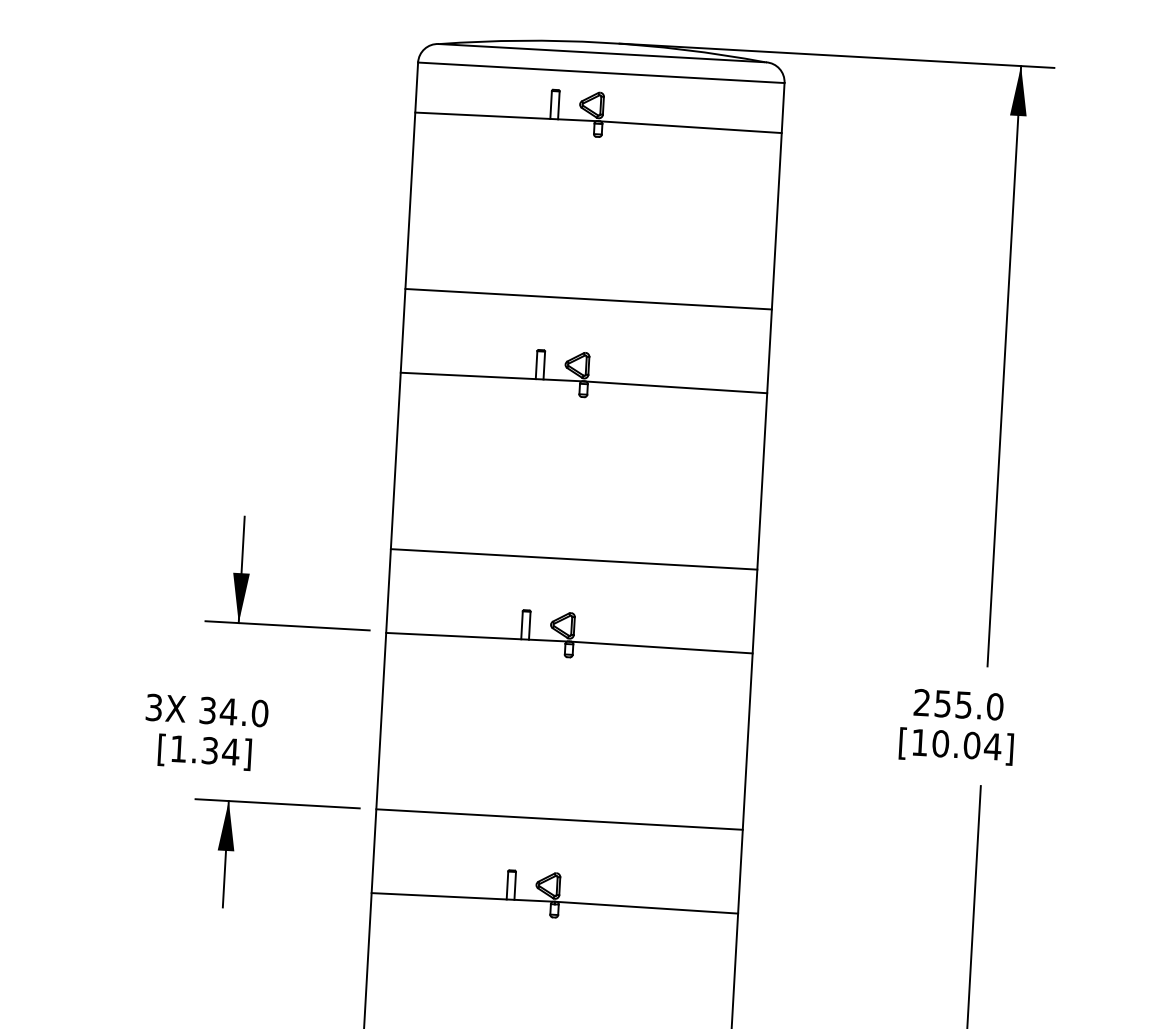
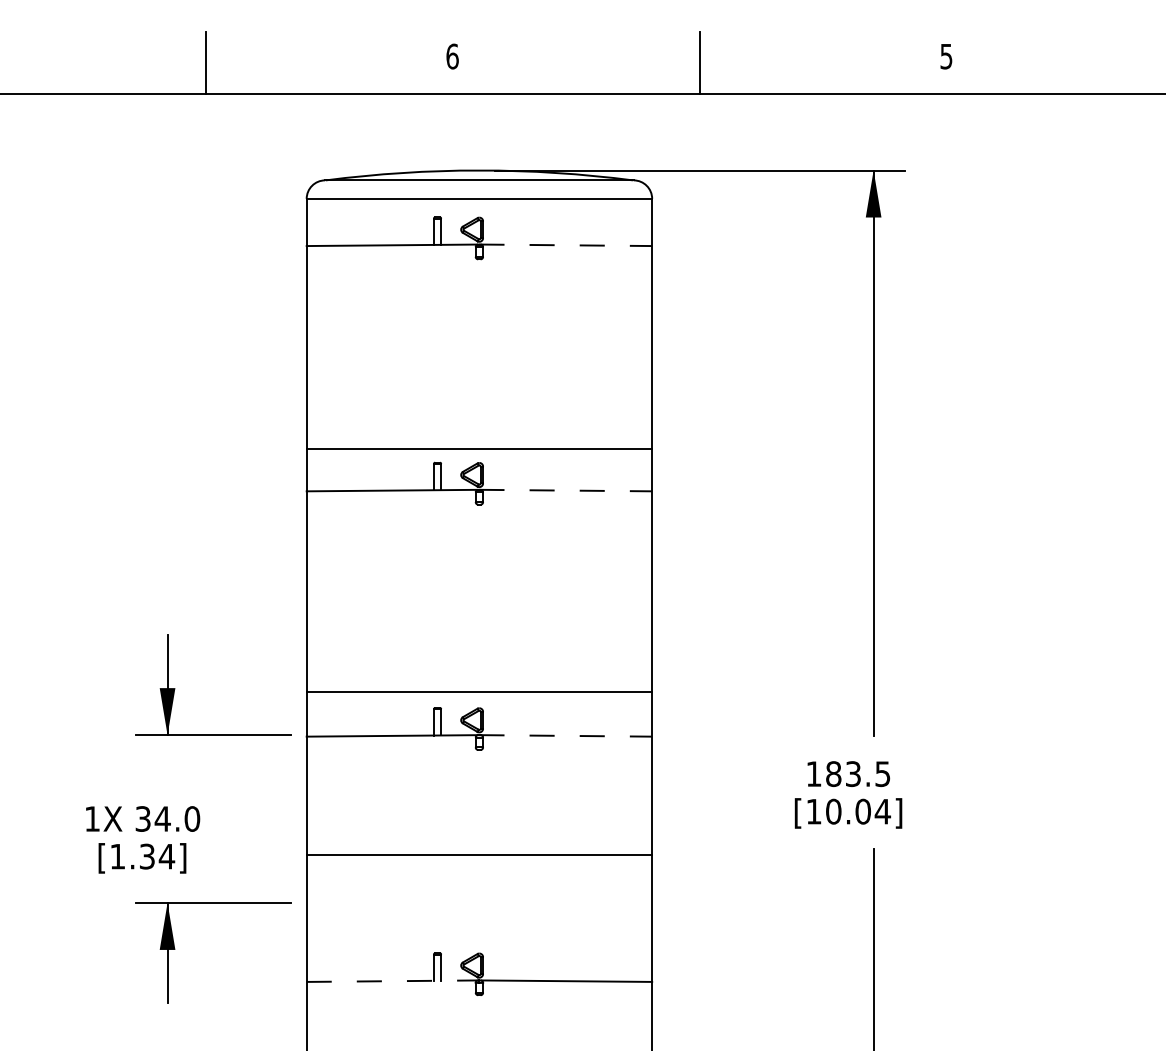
line: (690, 127) -> (566, 245), solid -> dashed
line: (588, 299) -> (479, 449), moved
line: (676, 387) -> (566, 490), solid -> dashed
line: (574, 559) -> (479, 691), moved
line: (661, 647) -> (566, 735), solid -> dashed
text: (958, 705) -> (848, 774), 255.0 -> 183.5
text: (154, 707) -> (92, 818), 3X -> 1X
line: (559, 819) -> (479, 854), moved
line: (463, 897) -> (393, 981), solid -> dashed

